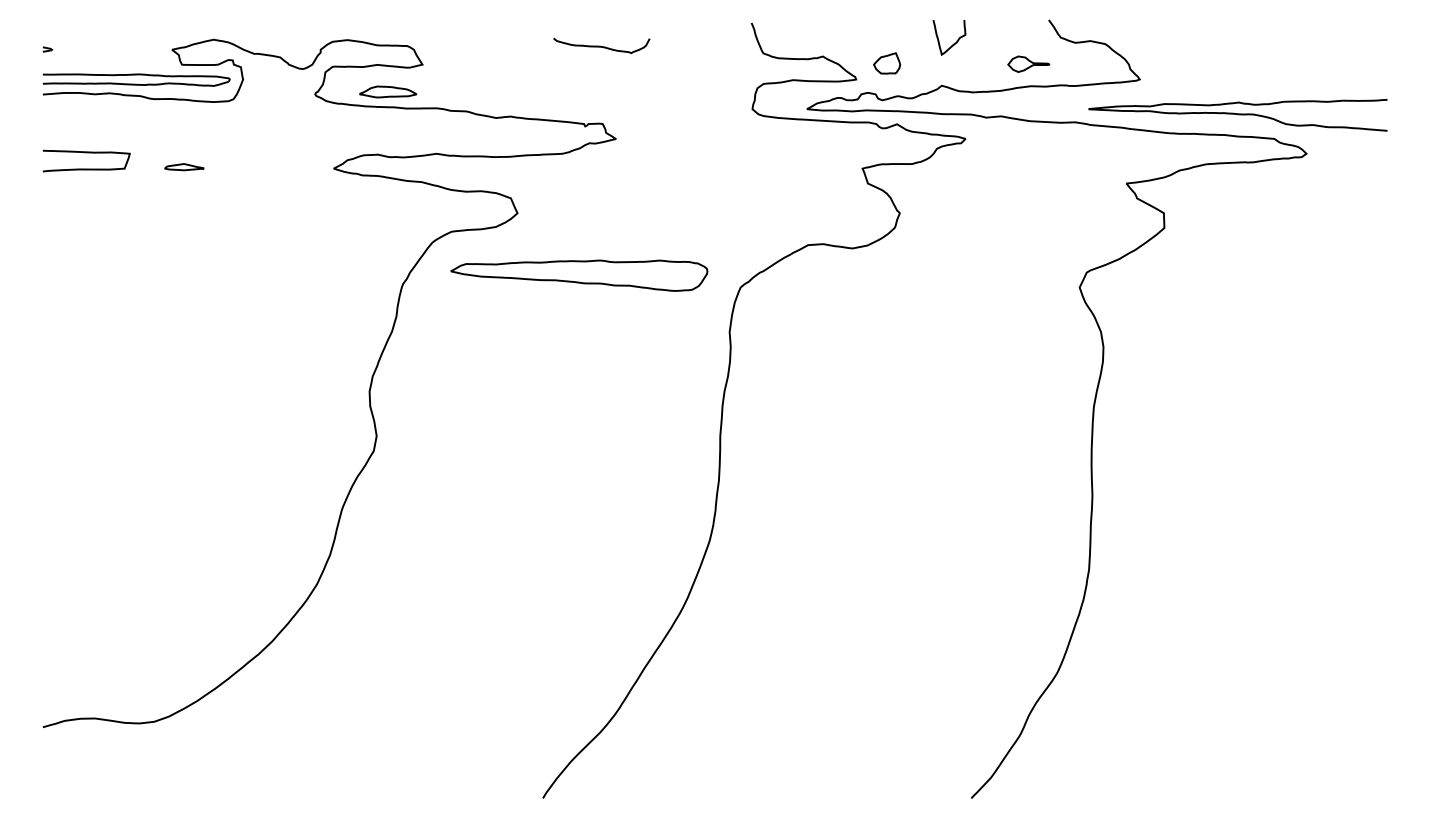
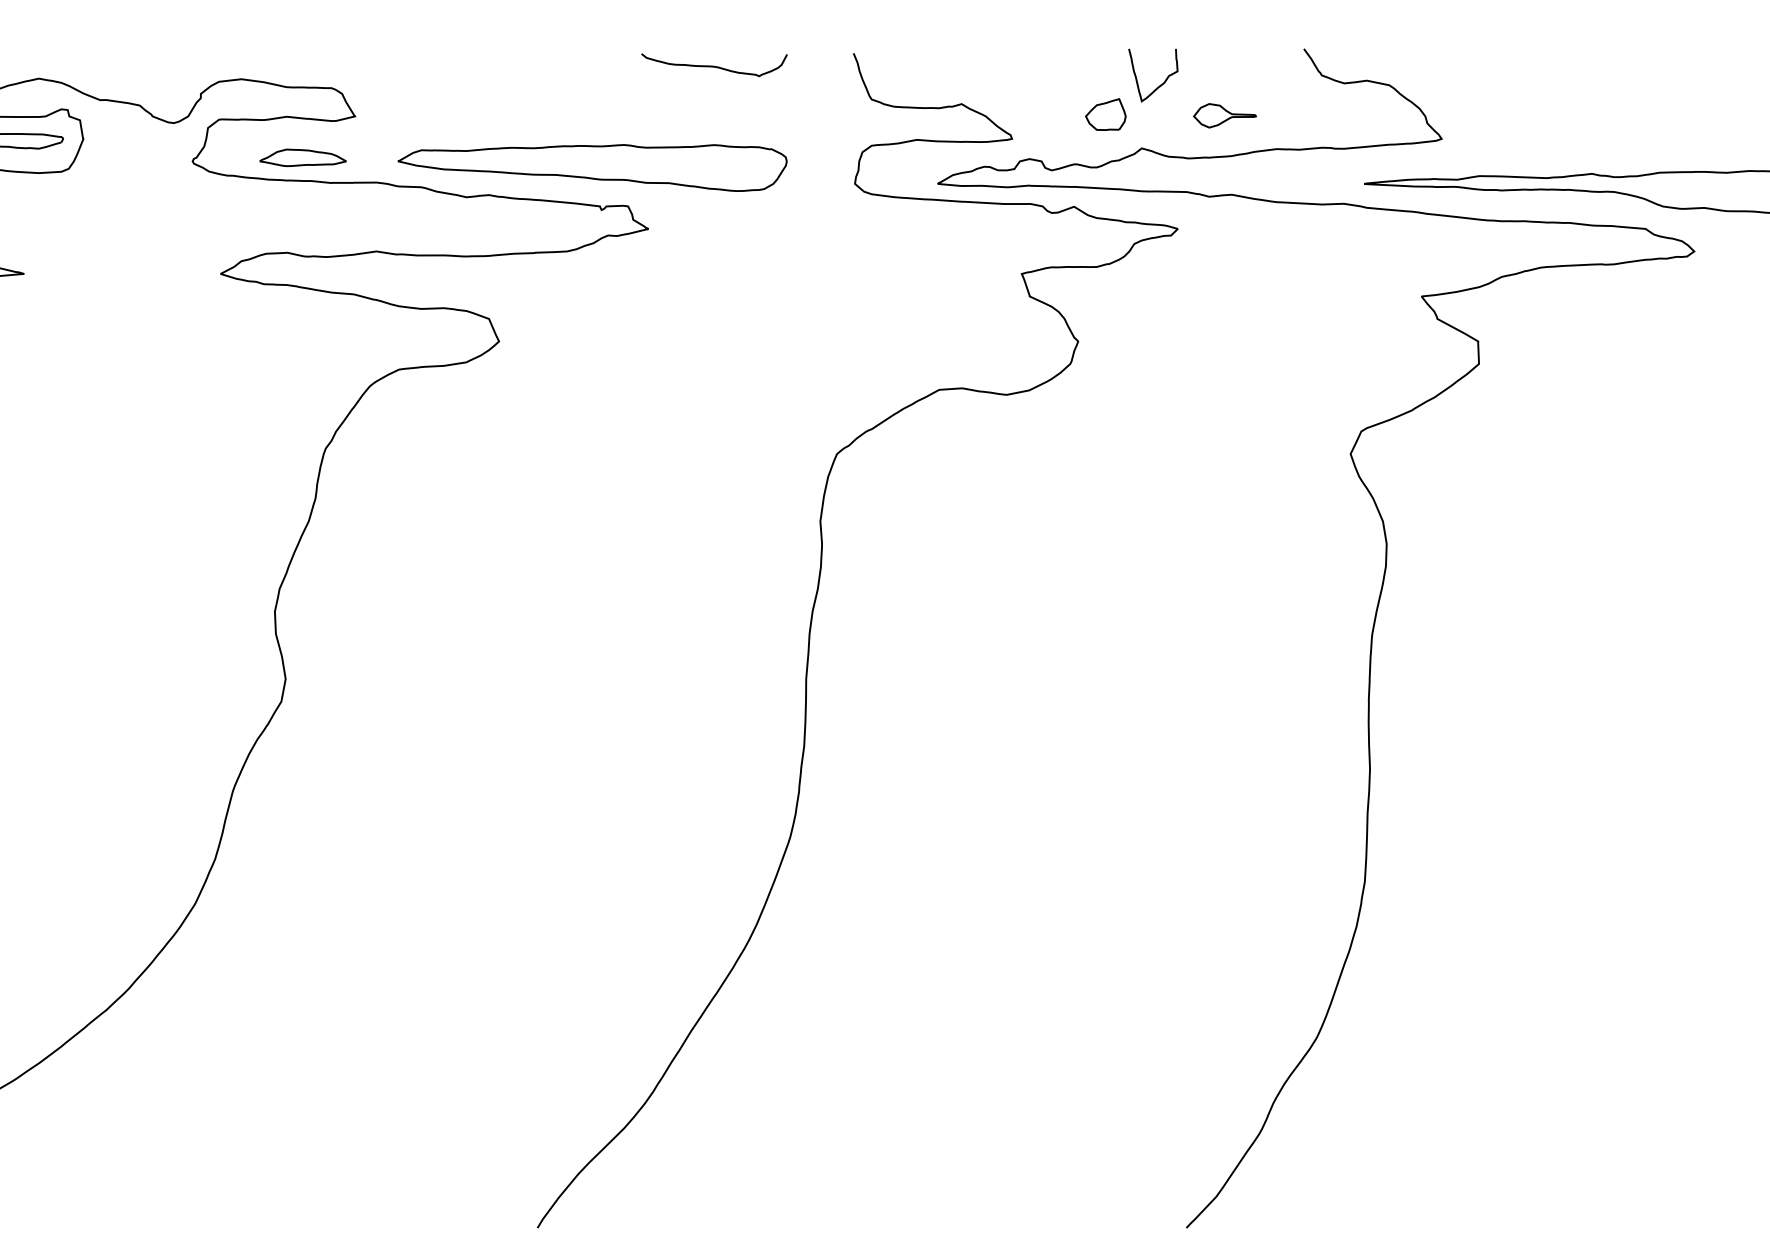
curve: (600, 45) -> (712, 64), moved
part: (887, 63) -> (1106, 114), moved
part: (1028, 63) -> (1224, 114), moved
part: (579, 275) -> (592, 167), moved

